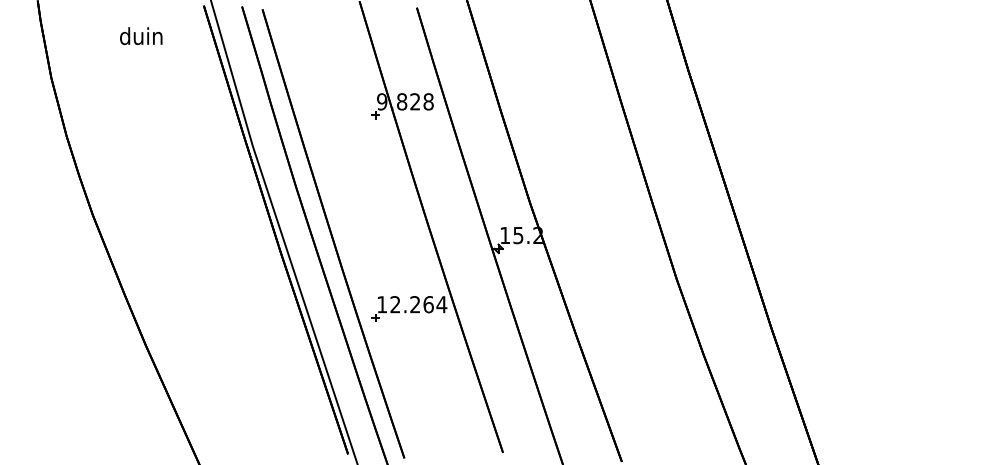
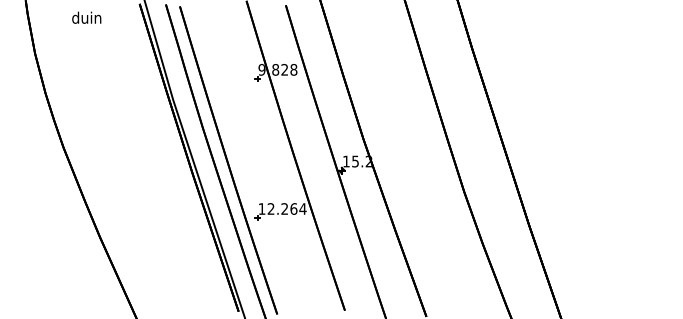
text: (140, 35) -> (86, 17), moved

